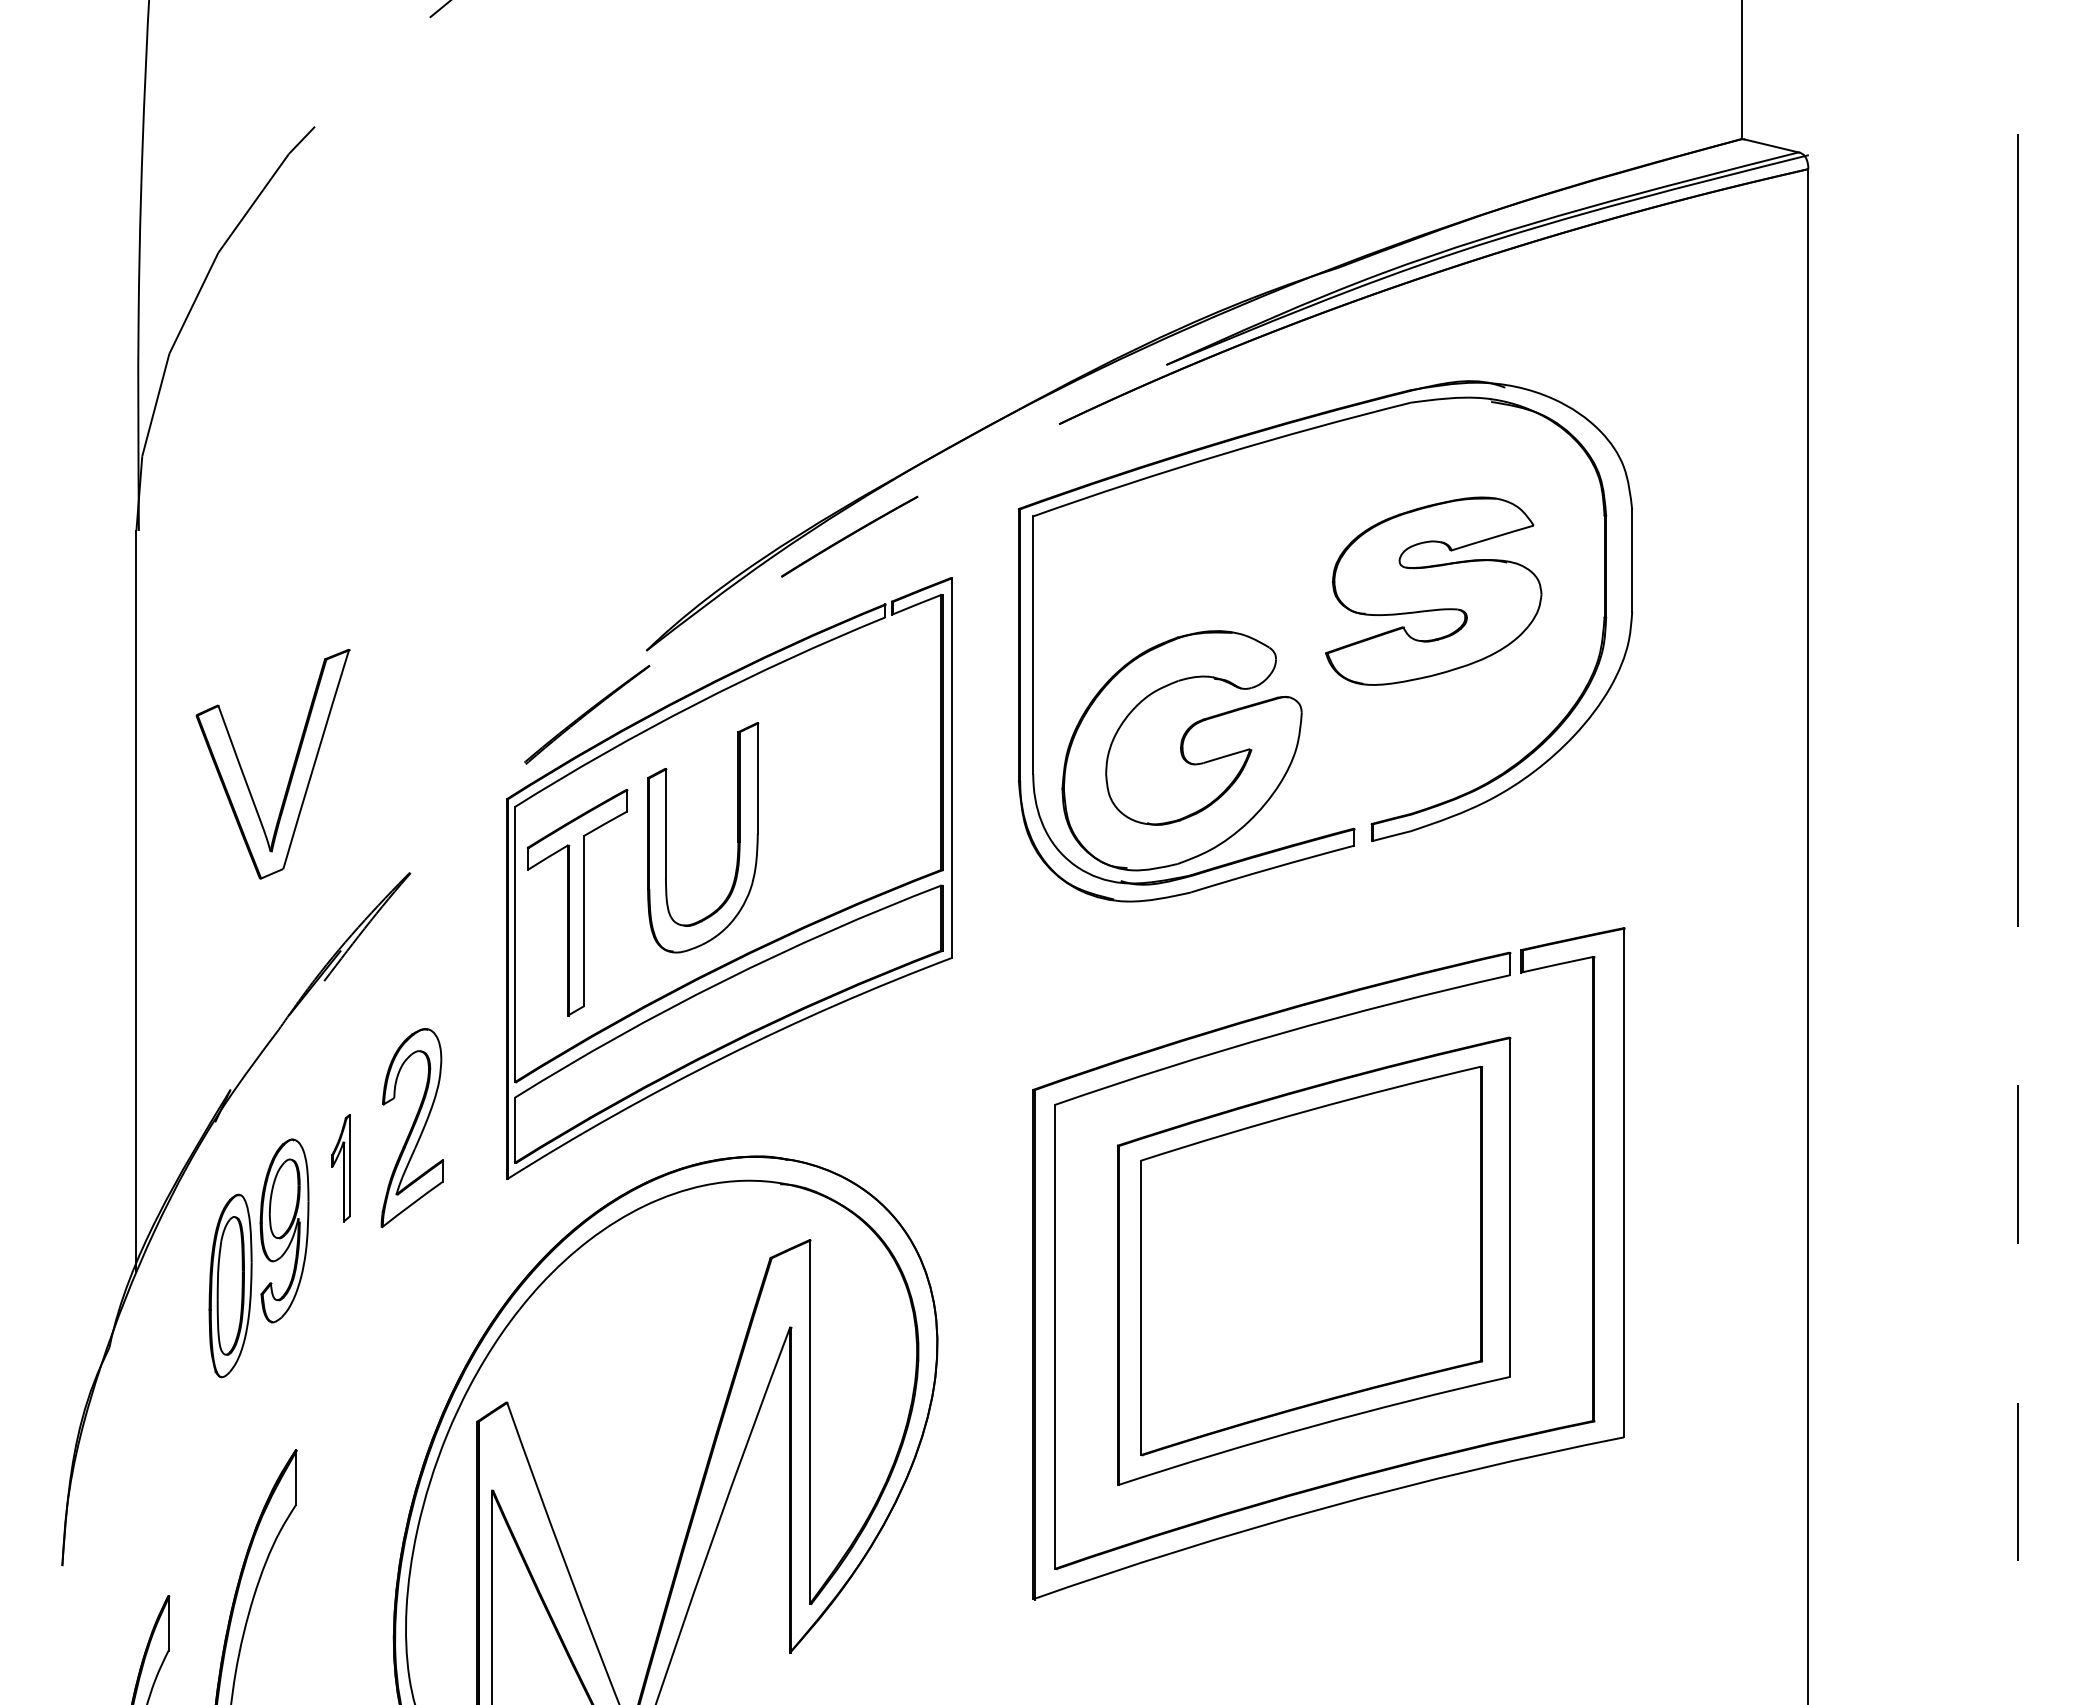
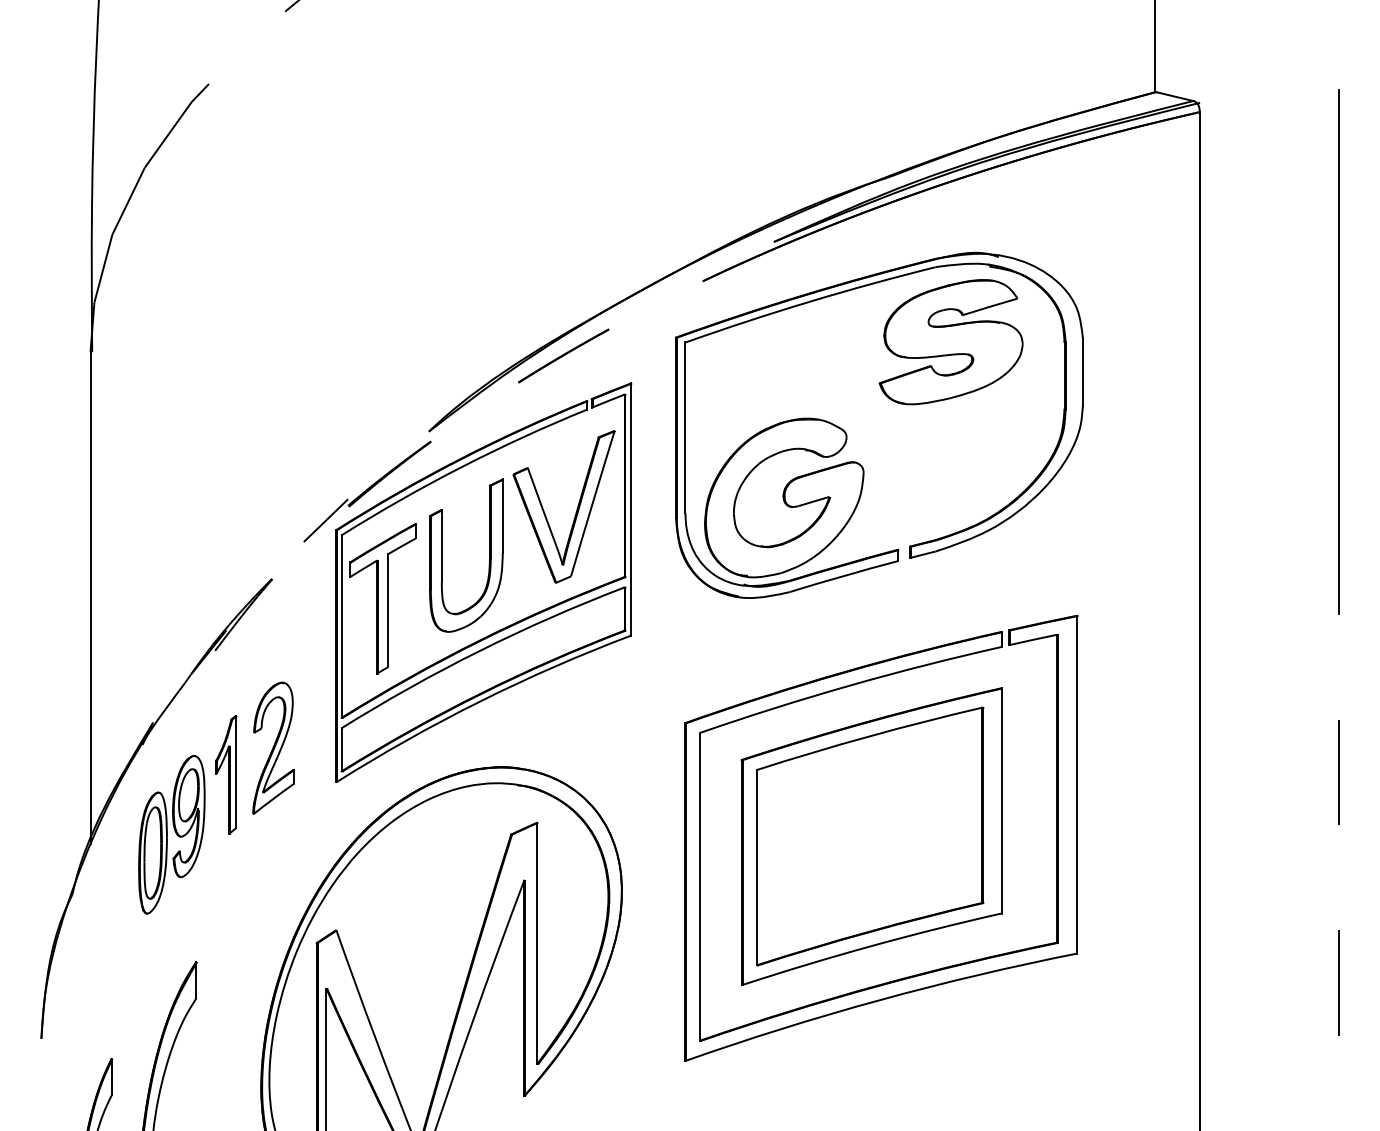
part: (1432, 591) -> (950, 342), moved
part: (291, 766) -> (576, 508), moved
line: (490, 784) -> (325, 520), added
part: (341, 1167) -> (226, 774), size x1.67

